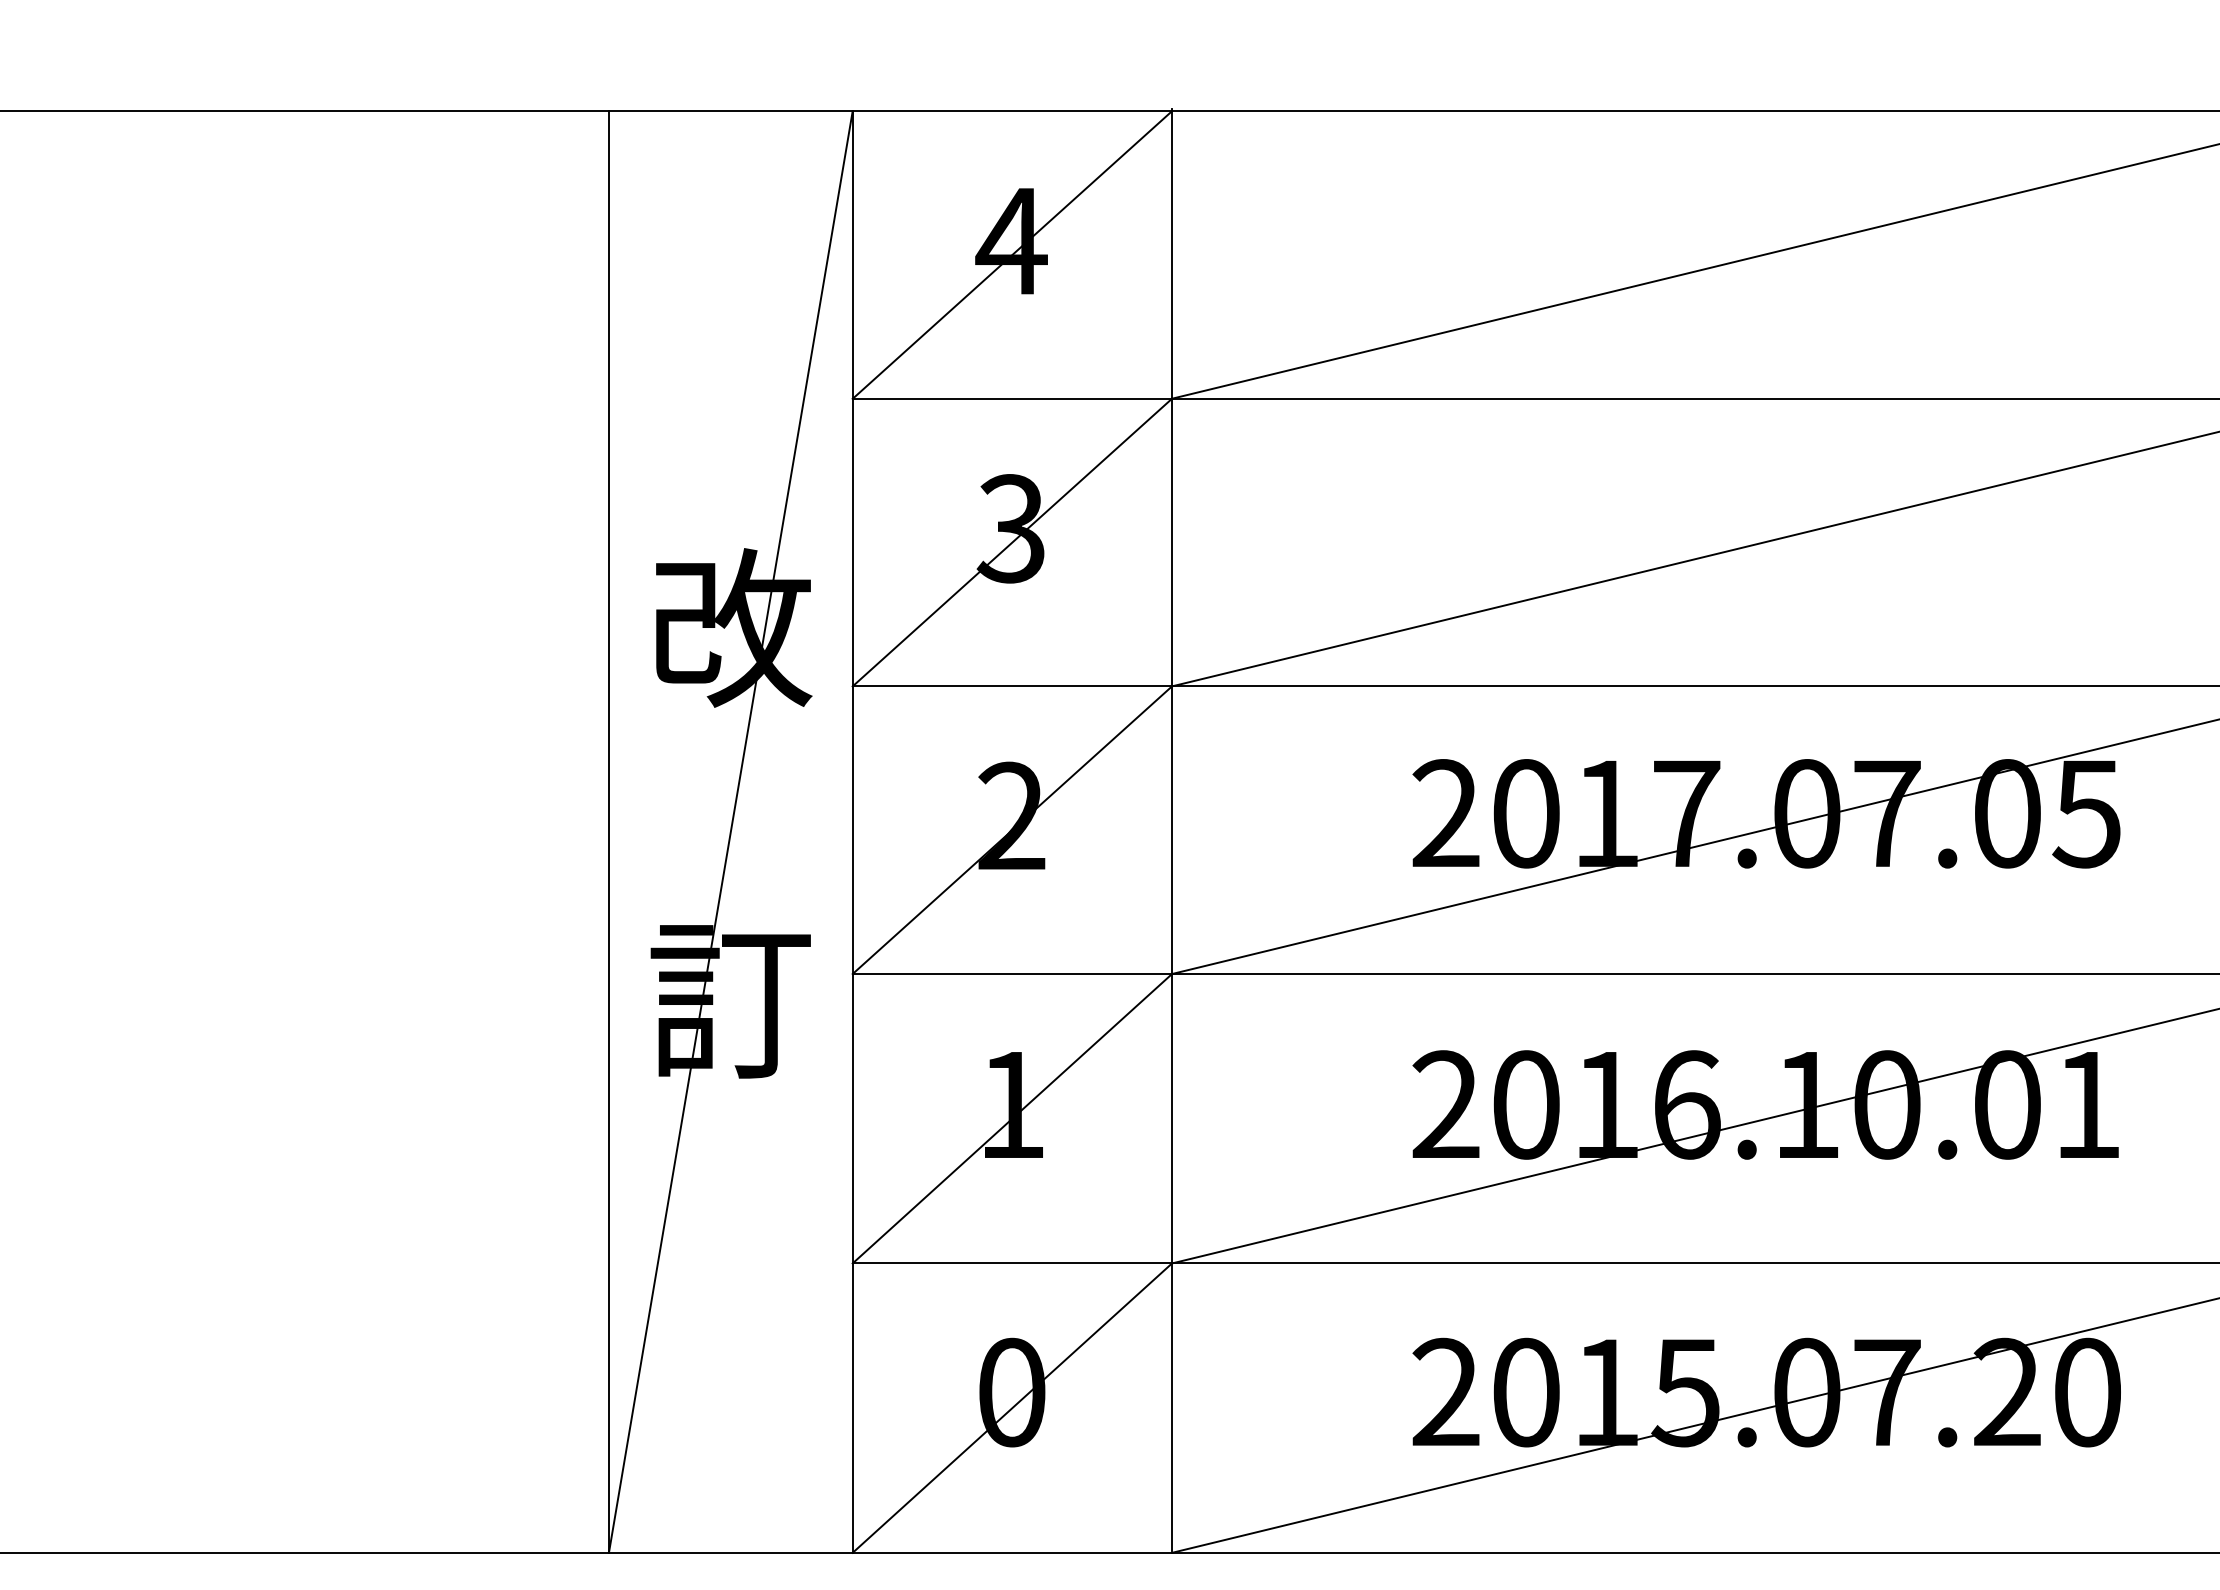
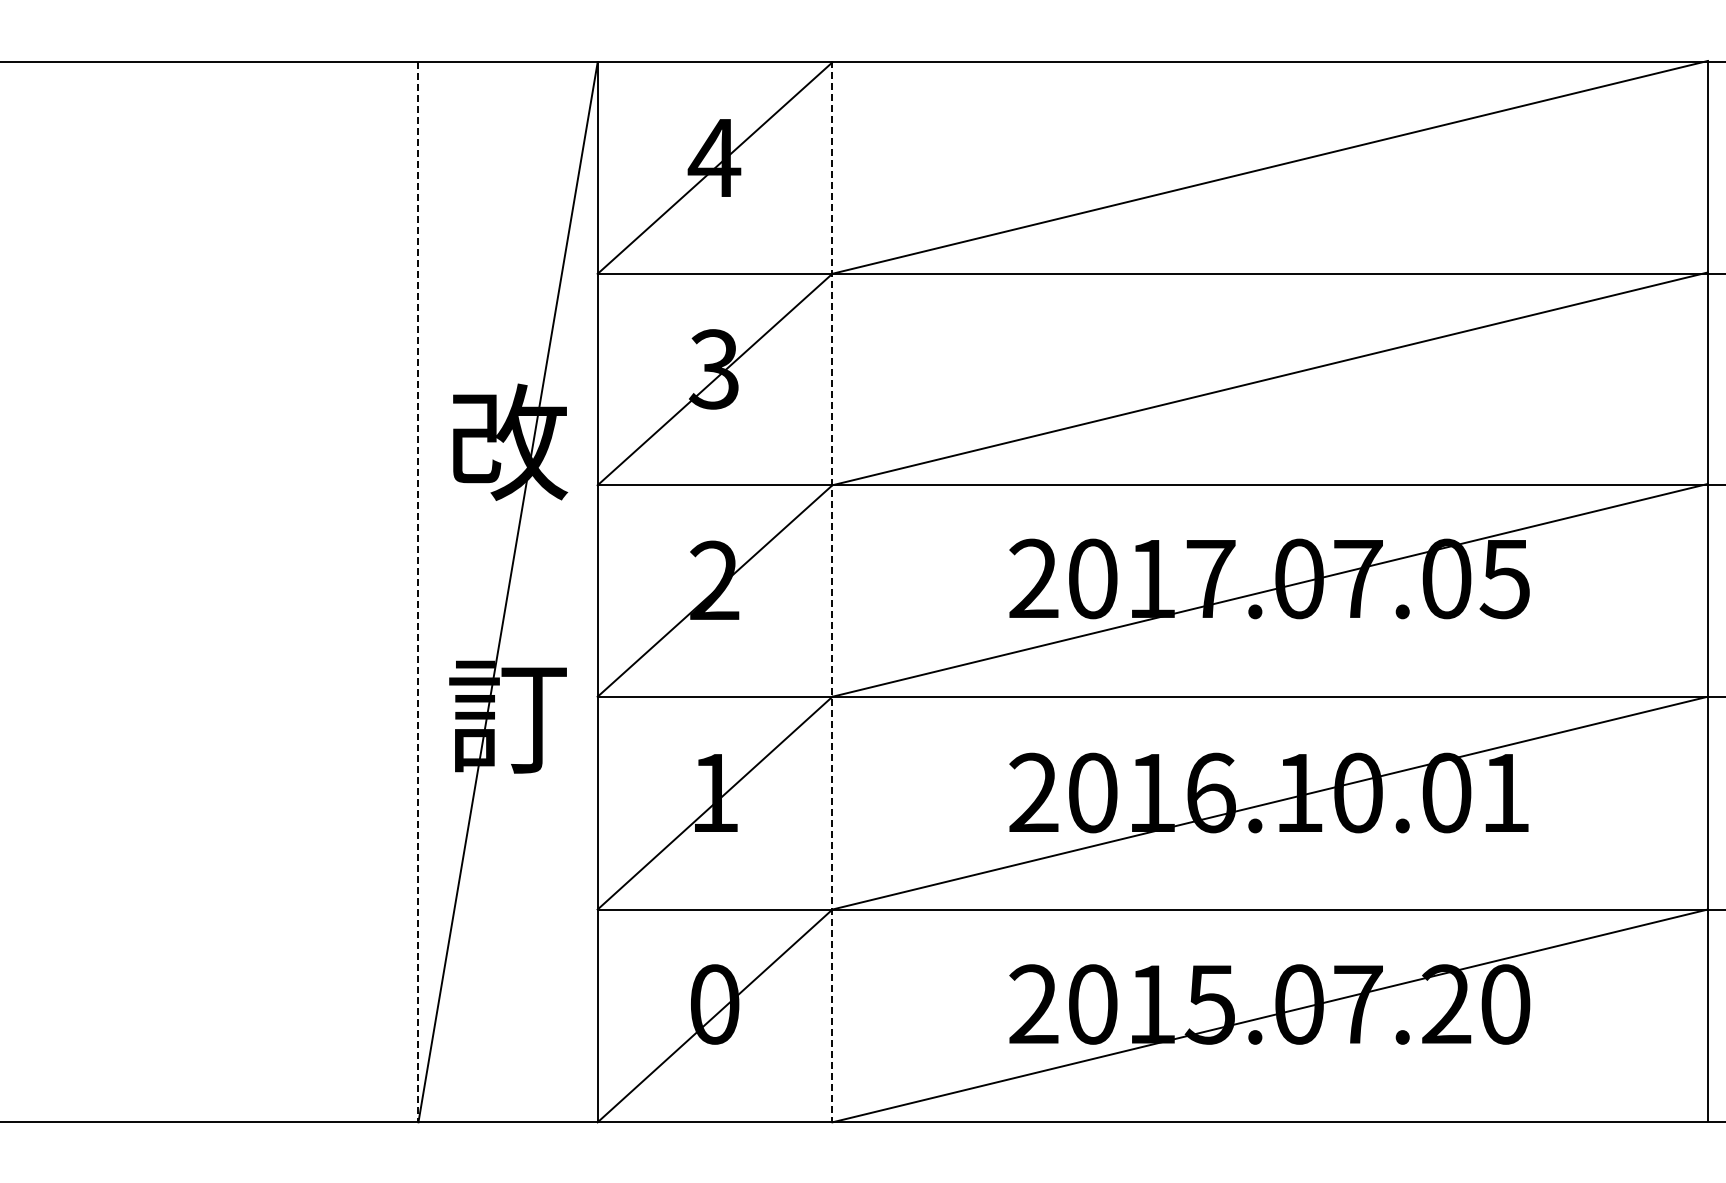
line: (1172, 830) -> (832, 591), solid -> dashed
line: (609, 832) -> (418, 592), solid -> dashed

